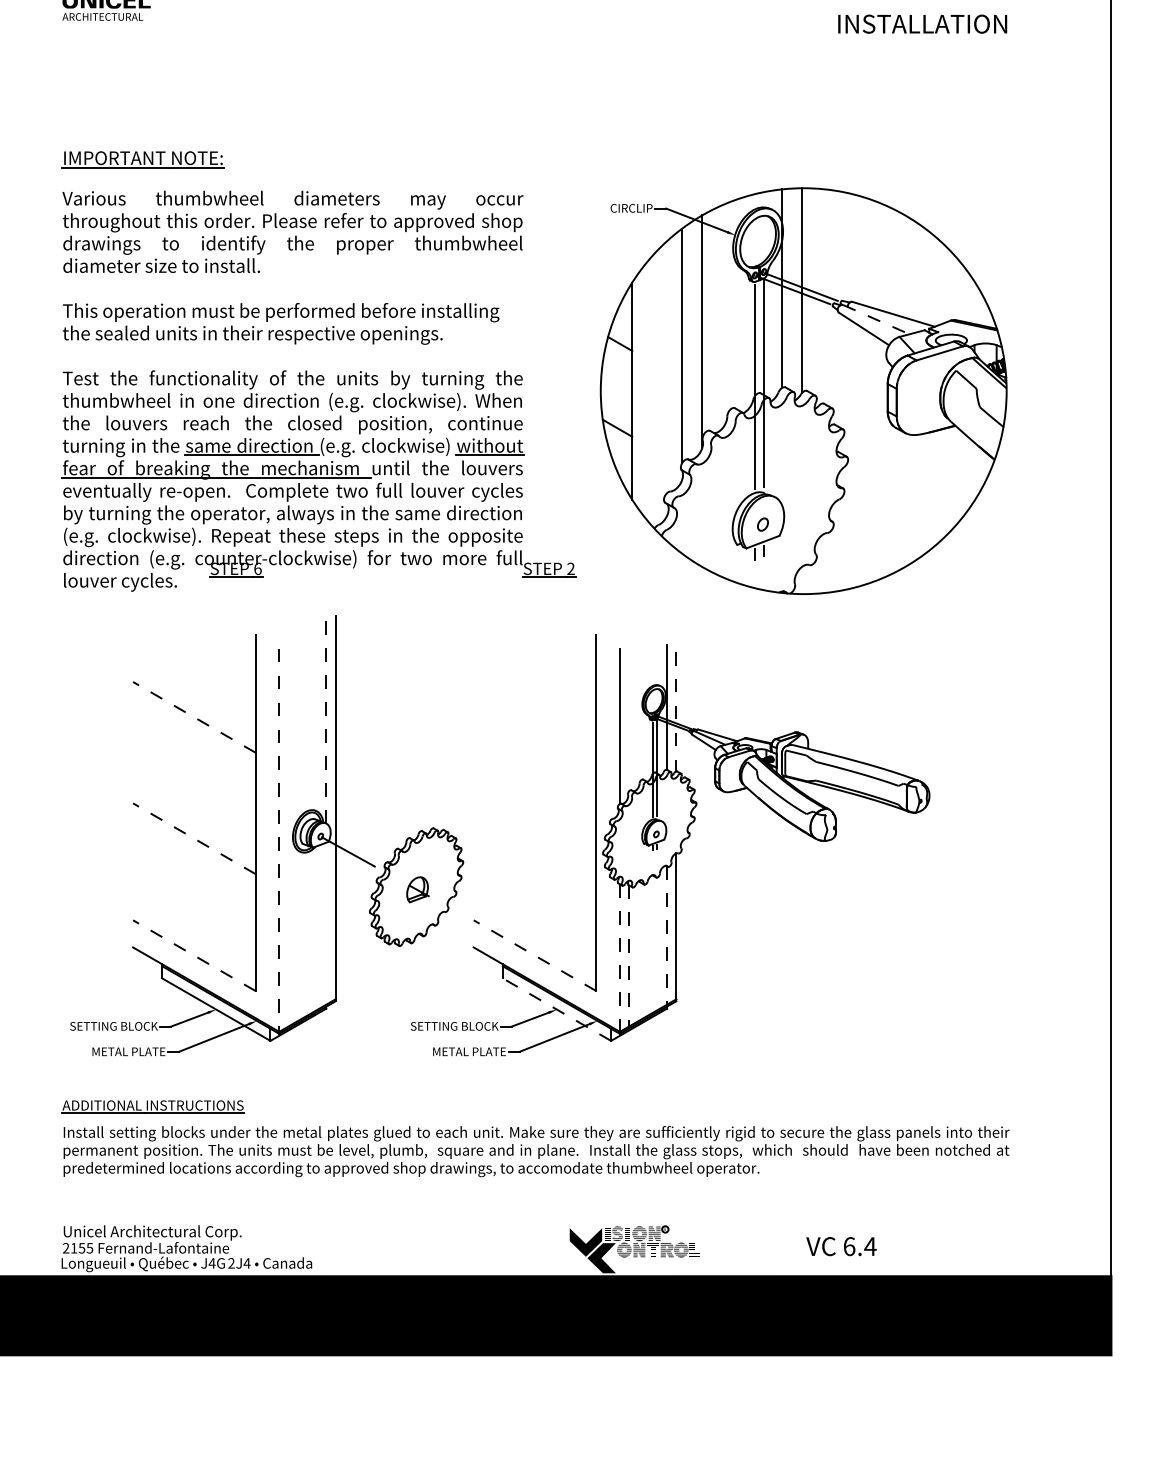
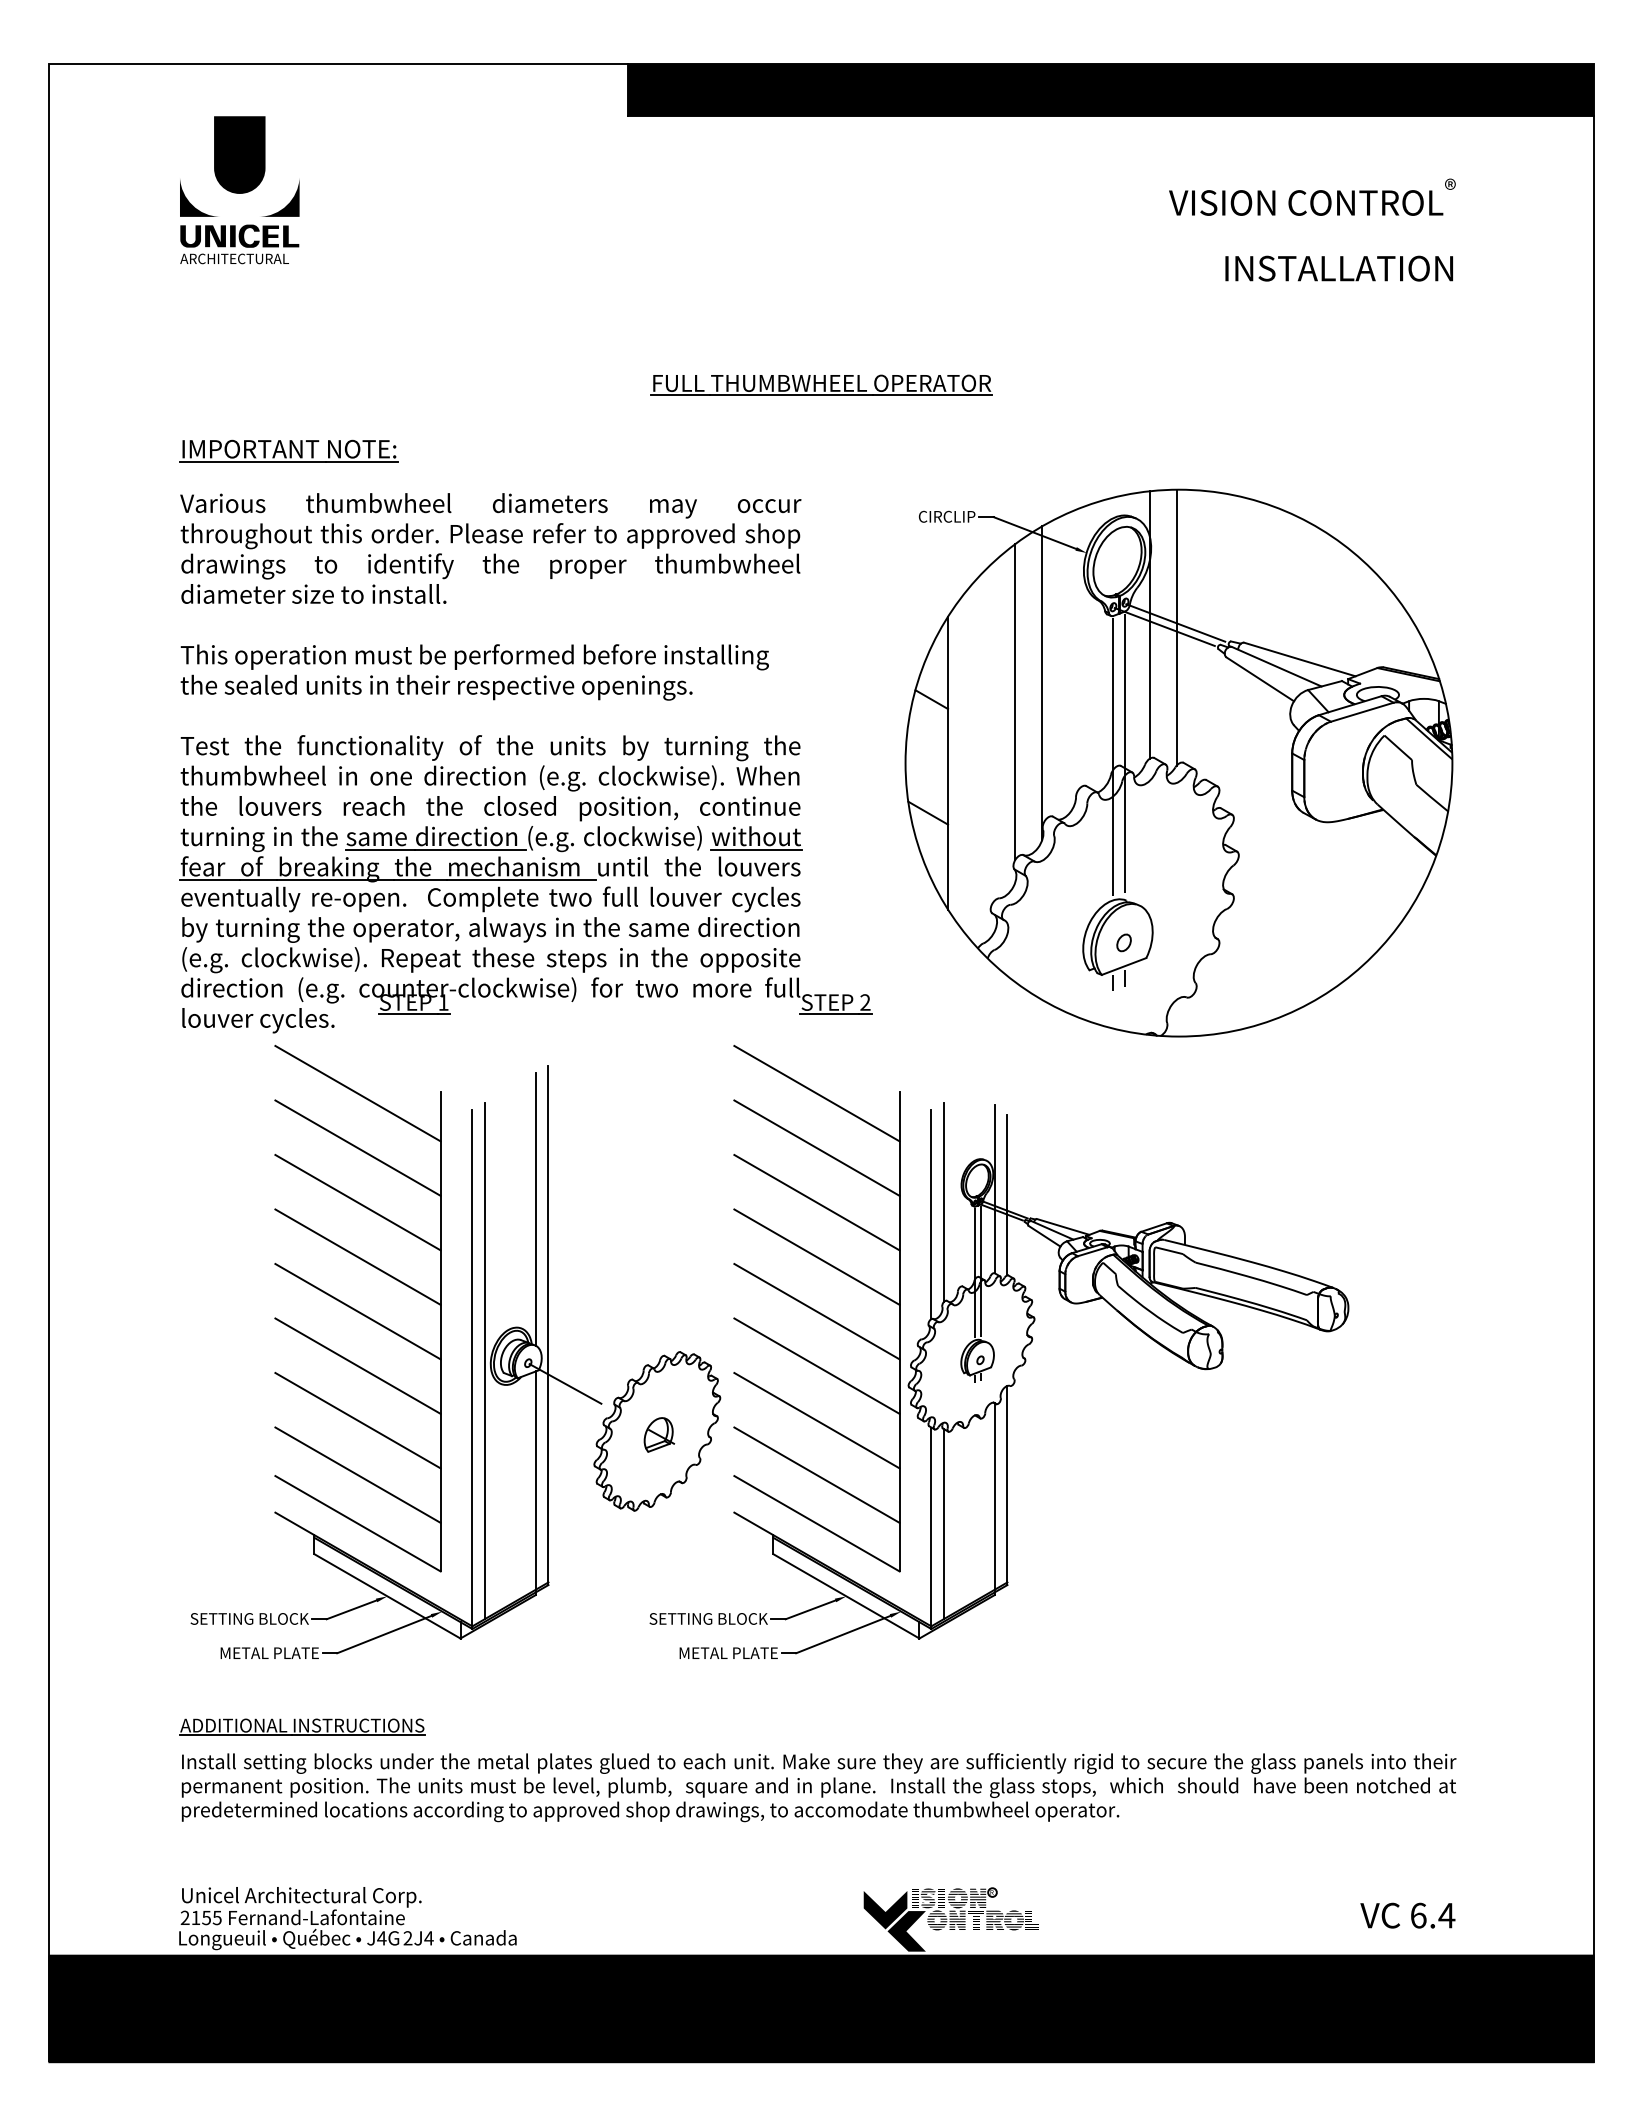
part: (538, 110) -> (821, 384), added
line: (876, 319) -> (1276, 666), dashed -> solid
text: (257, 568) -> (443, 1002), 6 -> 1
line: (194, 636) -> (357, 1093), added
line: (534, 636) -> (816, 1093), added
line: (194, 676) -> (357, 1147), added
line: (534, 676) -> (816, 1147), added
line: (676, 712) -> (1007, 1195), dashed -> solid
line: (629, 716) -> (944, 1201), added
line: (194, 717) -> (357, 1202), dashed -> solid
line: (534, 717) -> (816, 1202), added
line: (326, 723) -> (535, 1210), dashed -> solid
line: (194, 757) -> (357, 1256), added
line: (534, 757) -> (816, 1256), added
line: (194, 798) -> (357, 1311), added
line: (534, 798) -> (816, 1311), added
line: (289, 834) -> (485, 1360), added
line: (194, 838) -> (357, 1365), dashed -> solid
line: (534, 838) -> (816, 1365), added
line: (279, 840) -> (472, 1368), dashed -> solid
line: (194, 879) -> (357, 1420), added
line: (534, 879) -> (816, 1420), added
line: (194, 919) -> (357, 1474), added
line: (534, 919) -> (816, 1474), added
line: (326, 923) -> (535, 1480), added
line: (666, 936) -> (994, 1497), dashed -> solid
line: (194, 955) -> (357, 1523), dashed -> solid
line: (534, 955) -> (816, 1523), dashed -> solid
line: (629, 956) -> (944, 1524), dashed -> solid
line: (620, 958) -> (931, 1527), dashed -> solid
line: (556, 1009) -> (846, 1596), dashed -> solid
text: (841, 1246) -> (1407, 1915), moved

